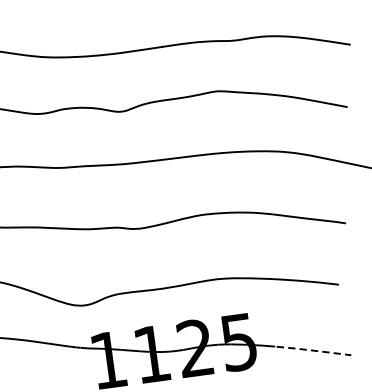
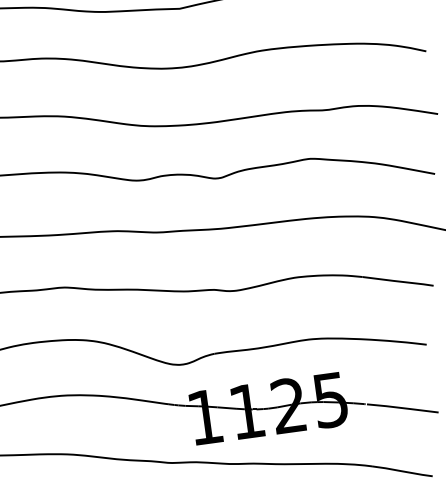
line: (313, 351) -> (402, 408), dashed -> solid

